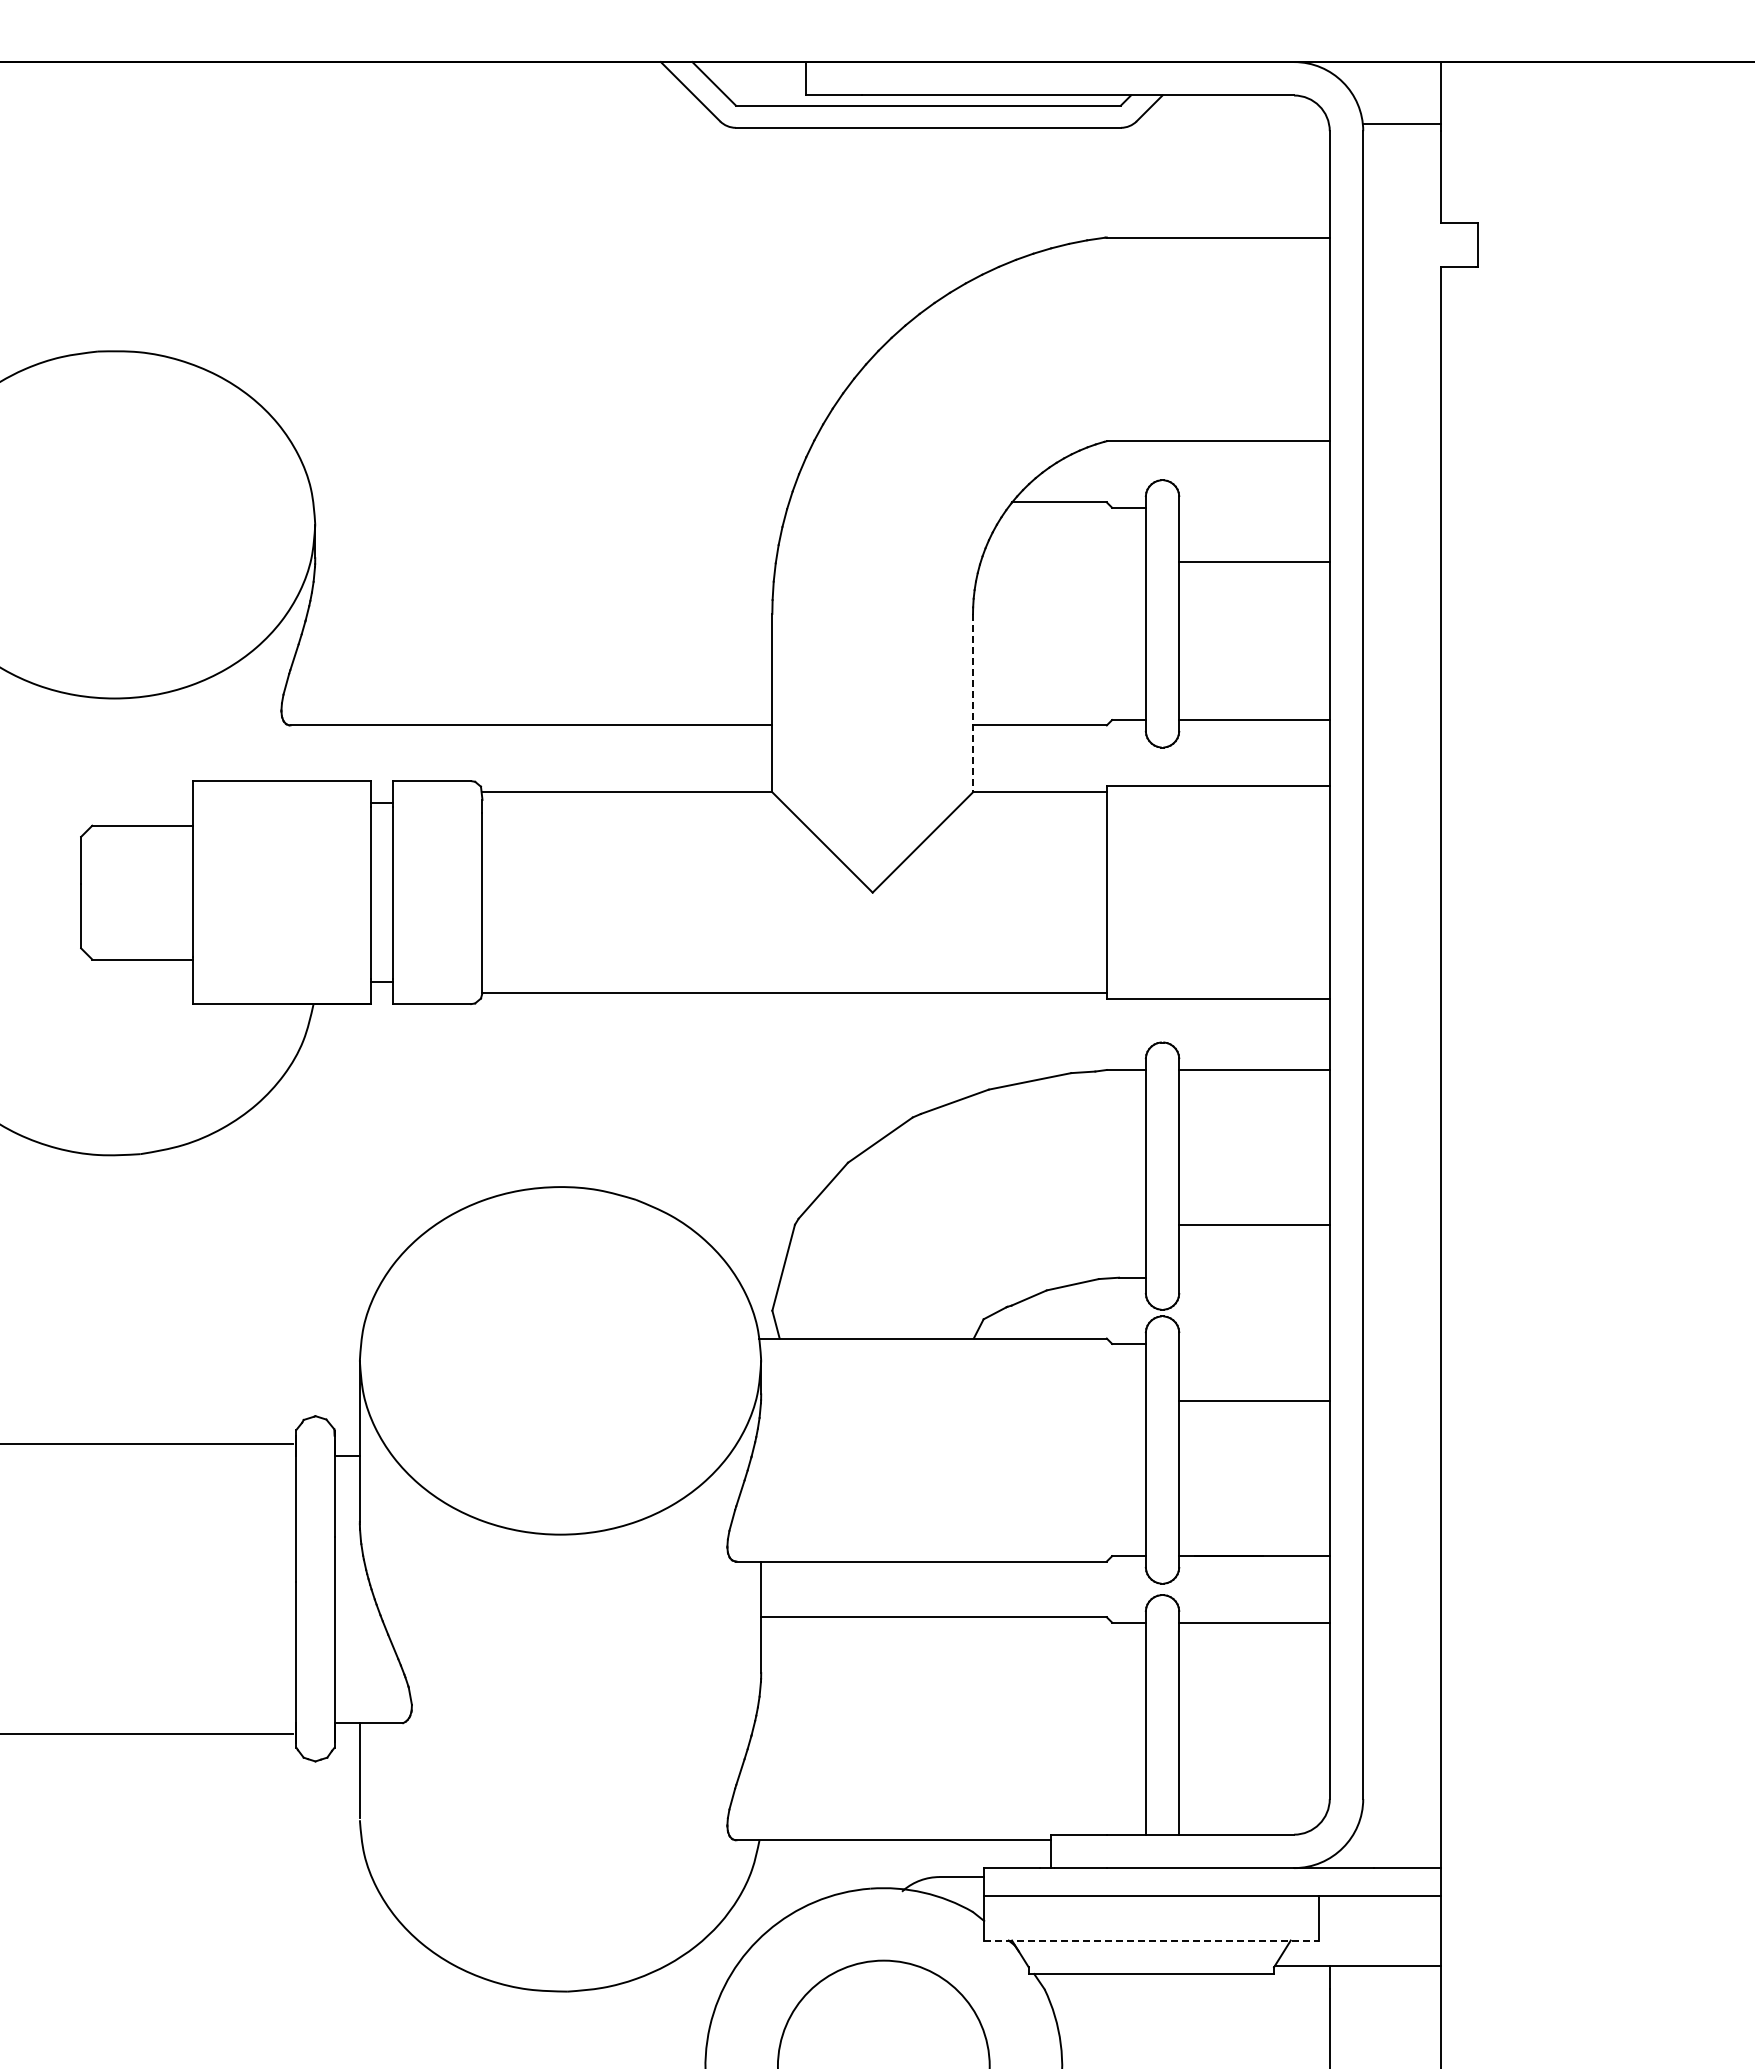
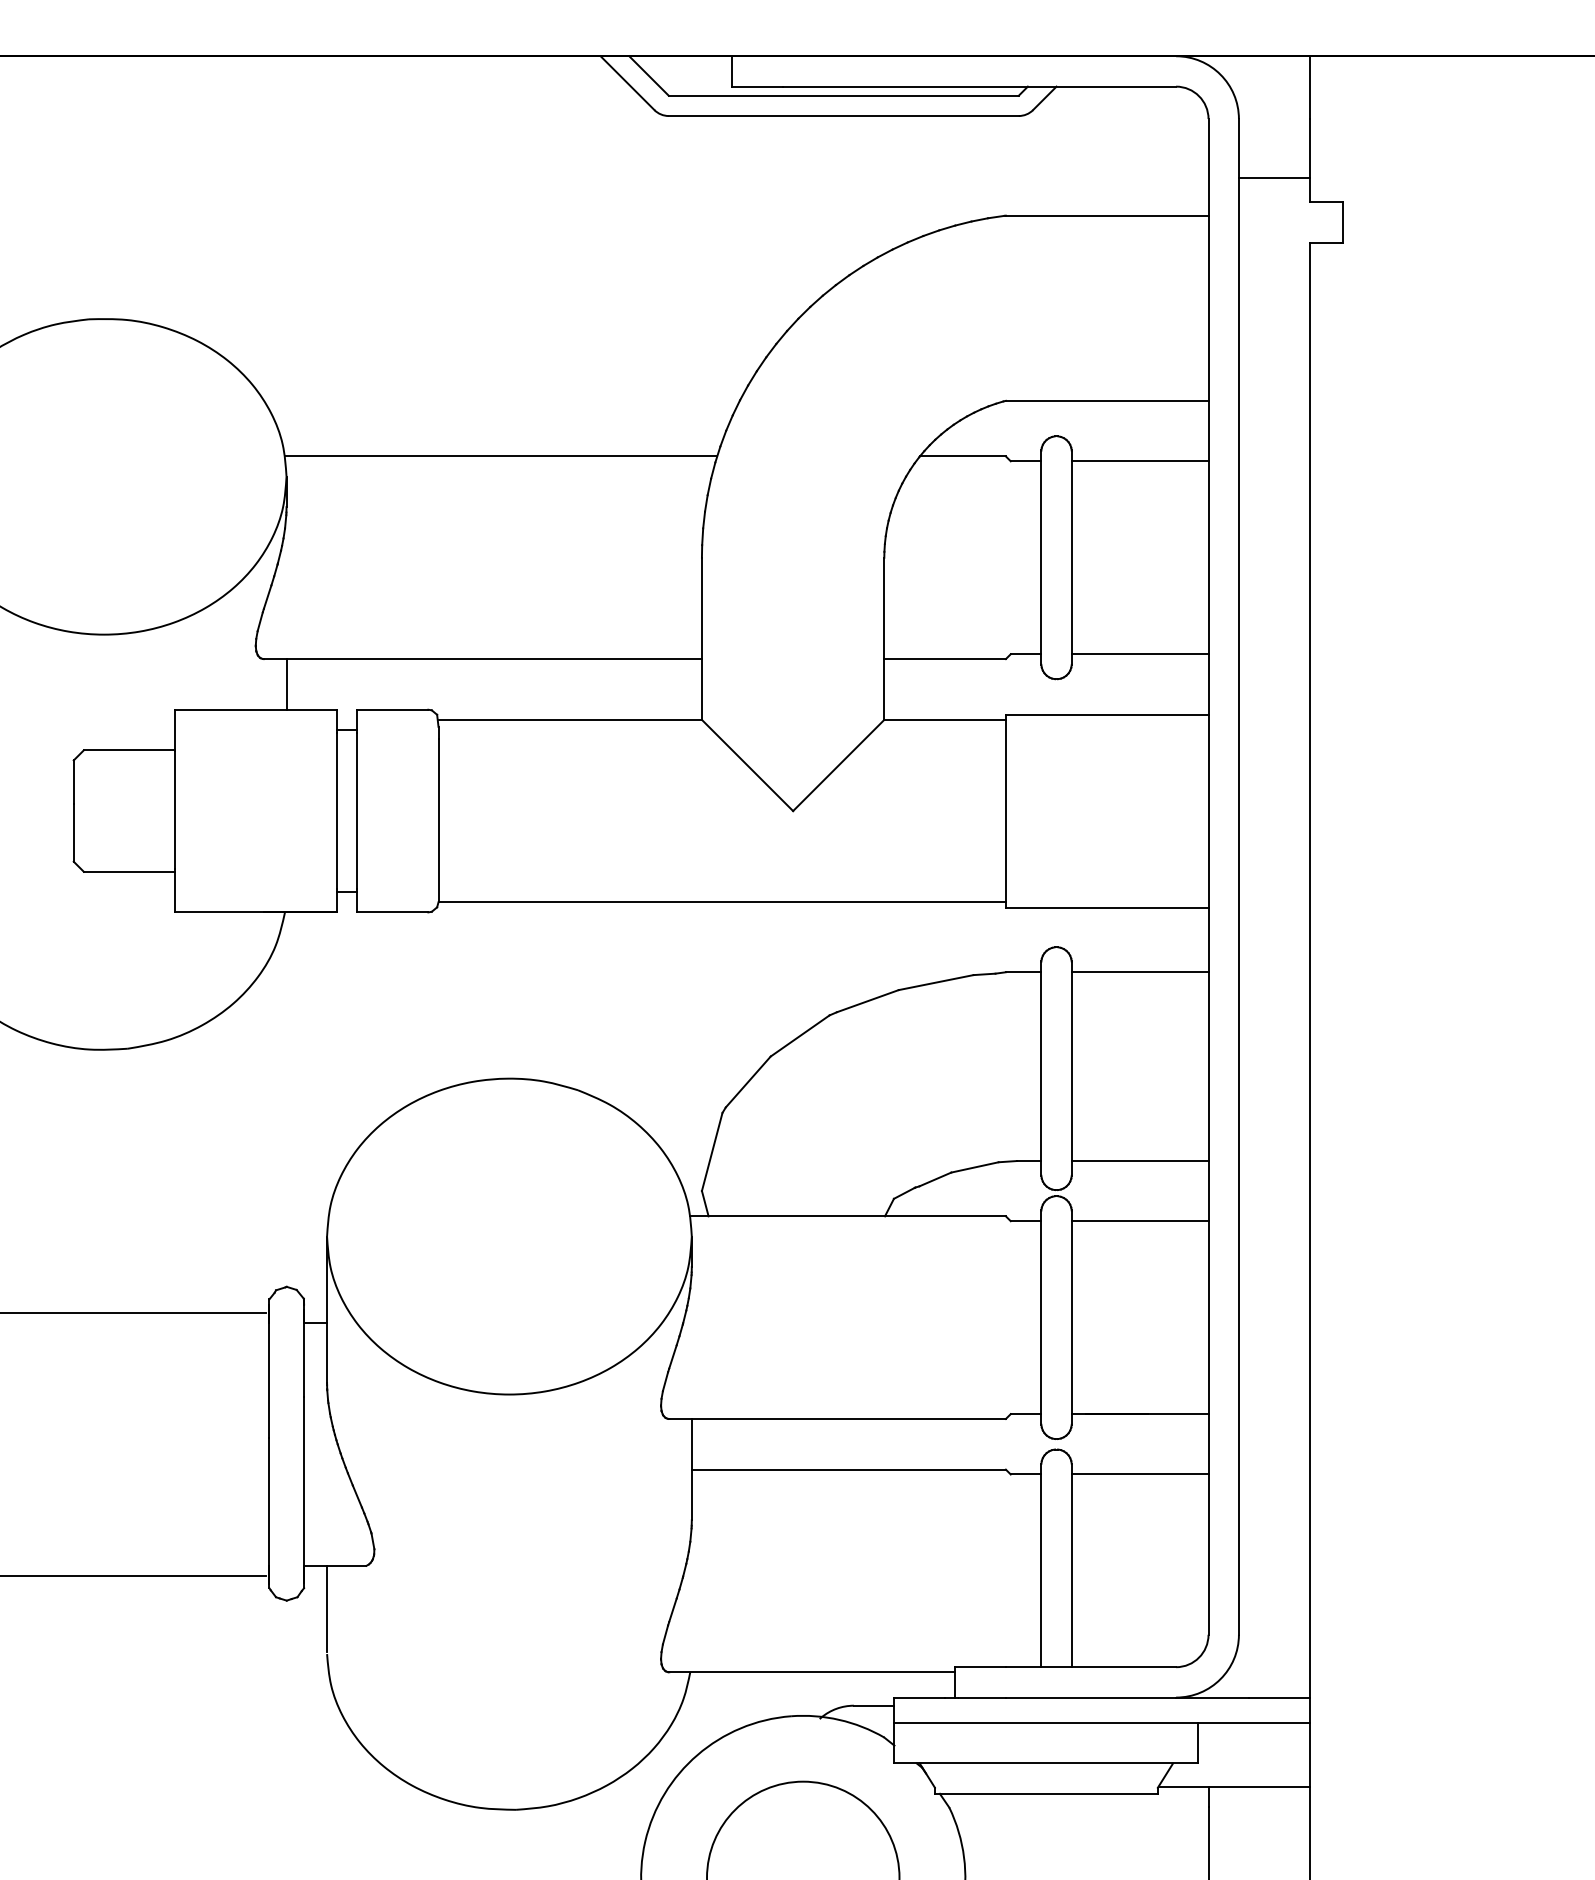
line: (1402, 123) -> (1274, 177), moved
line: (551, 502) -> (501, 456), added
line: (1254, 561) -> (1140, 461), moved
line: (973, 703) -> (884, 639), dashed -> solid
line: (315, 753) -> (286, 684), added
line: (1254, 1224) -> (1140, 1160), moved
line: (1254, 1400) -> (1140, 1220), moved
line: (1151, 1940) -> (1046, 1763), dashed -> solid

